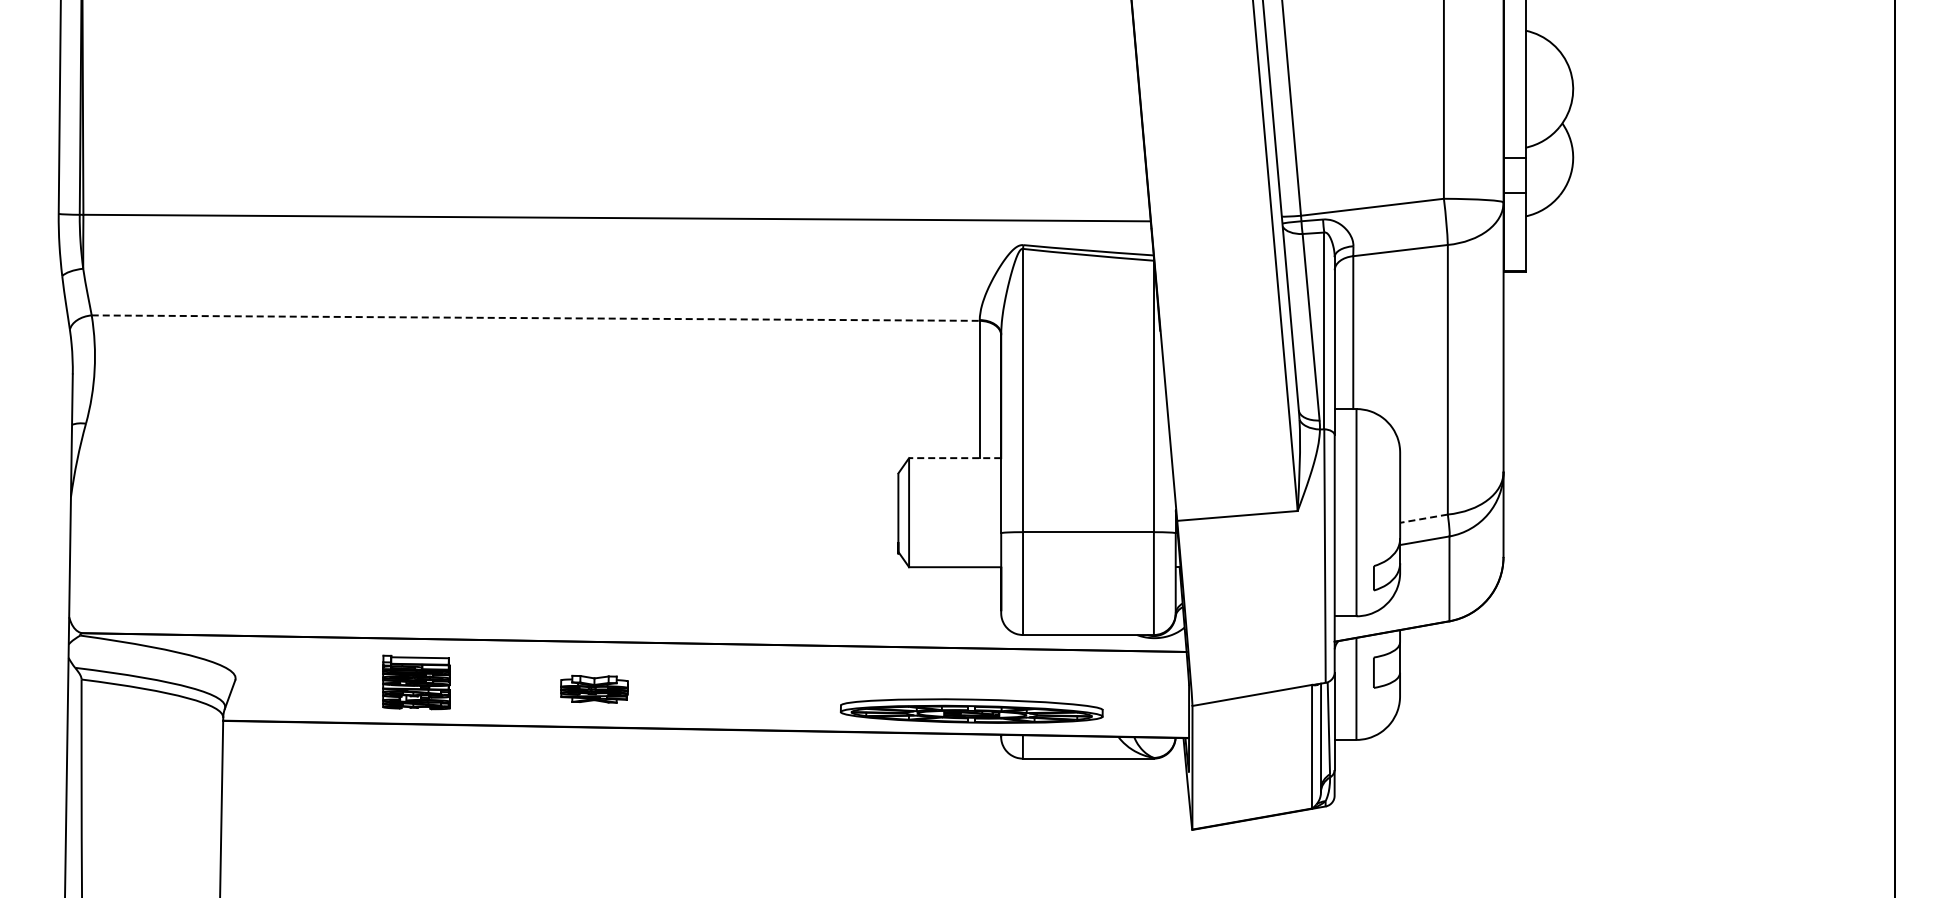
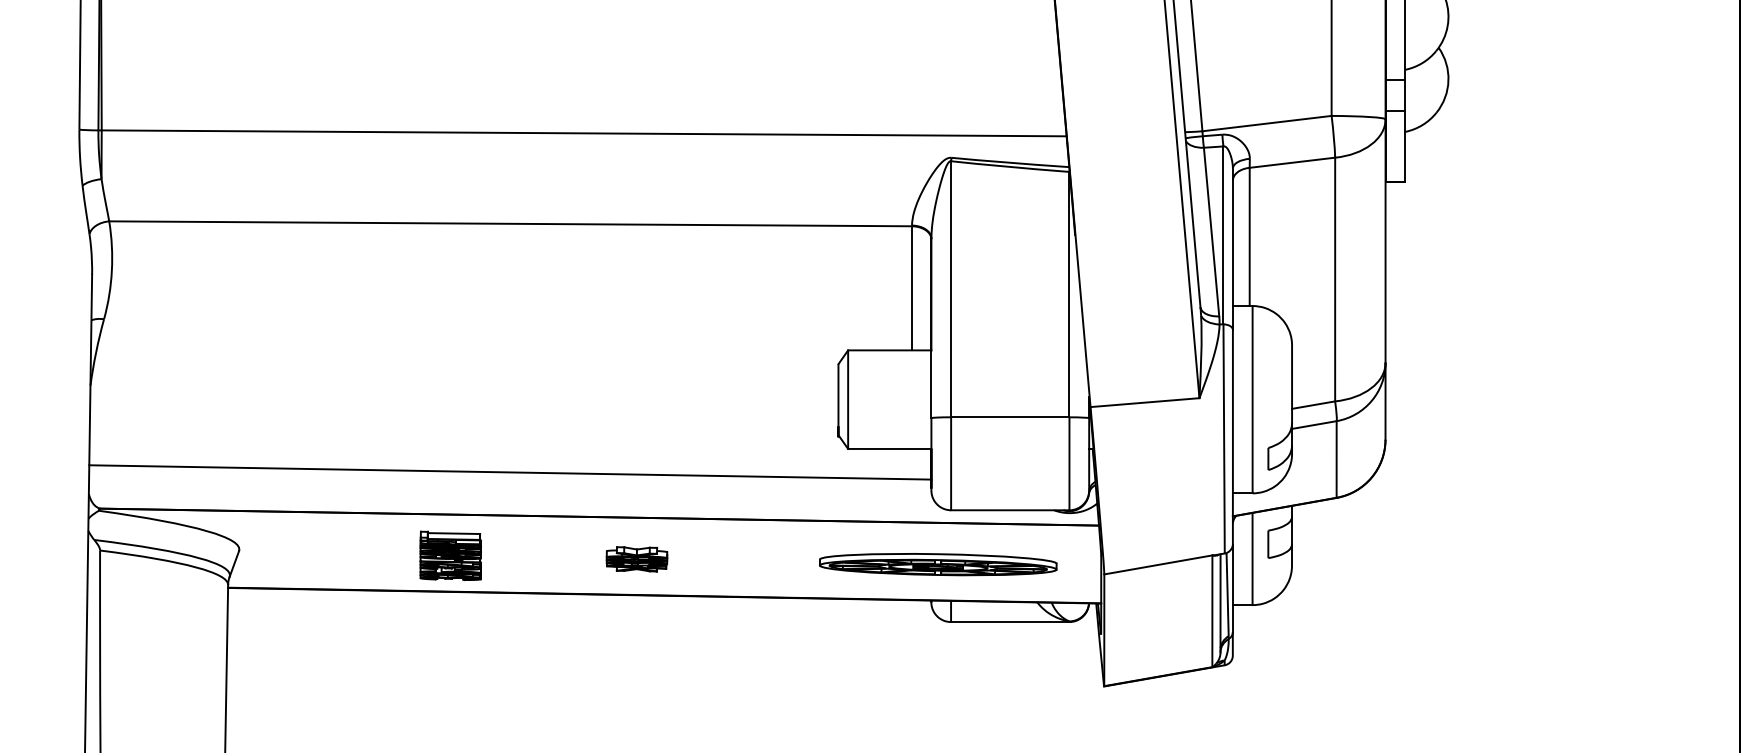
line: (536, 318) -> (511, 224), dashed -> solid
line: (954, 458) -> (889, 350), dashed -> solid
line: (1423, 518) -> (1313, 404), dashed -> solid
line: (535, 593) -> (510, 472), added
part: (416, 682) -> (450, 555), moved
part: (594, 688) -> (636, 558), moved
part: (971, 710) -> (938, 564), moved

